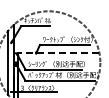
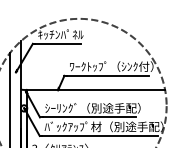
line: (58, 53) -> (95, 90), dashed -> solid

